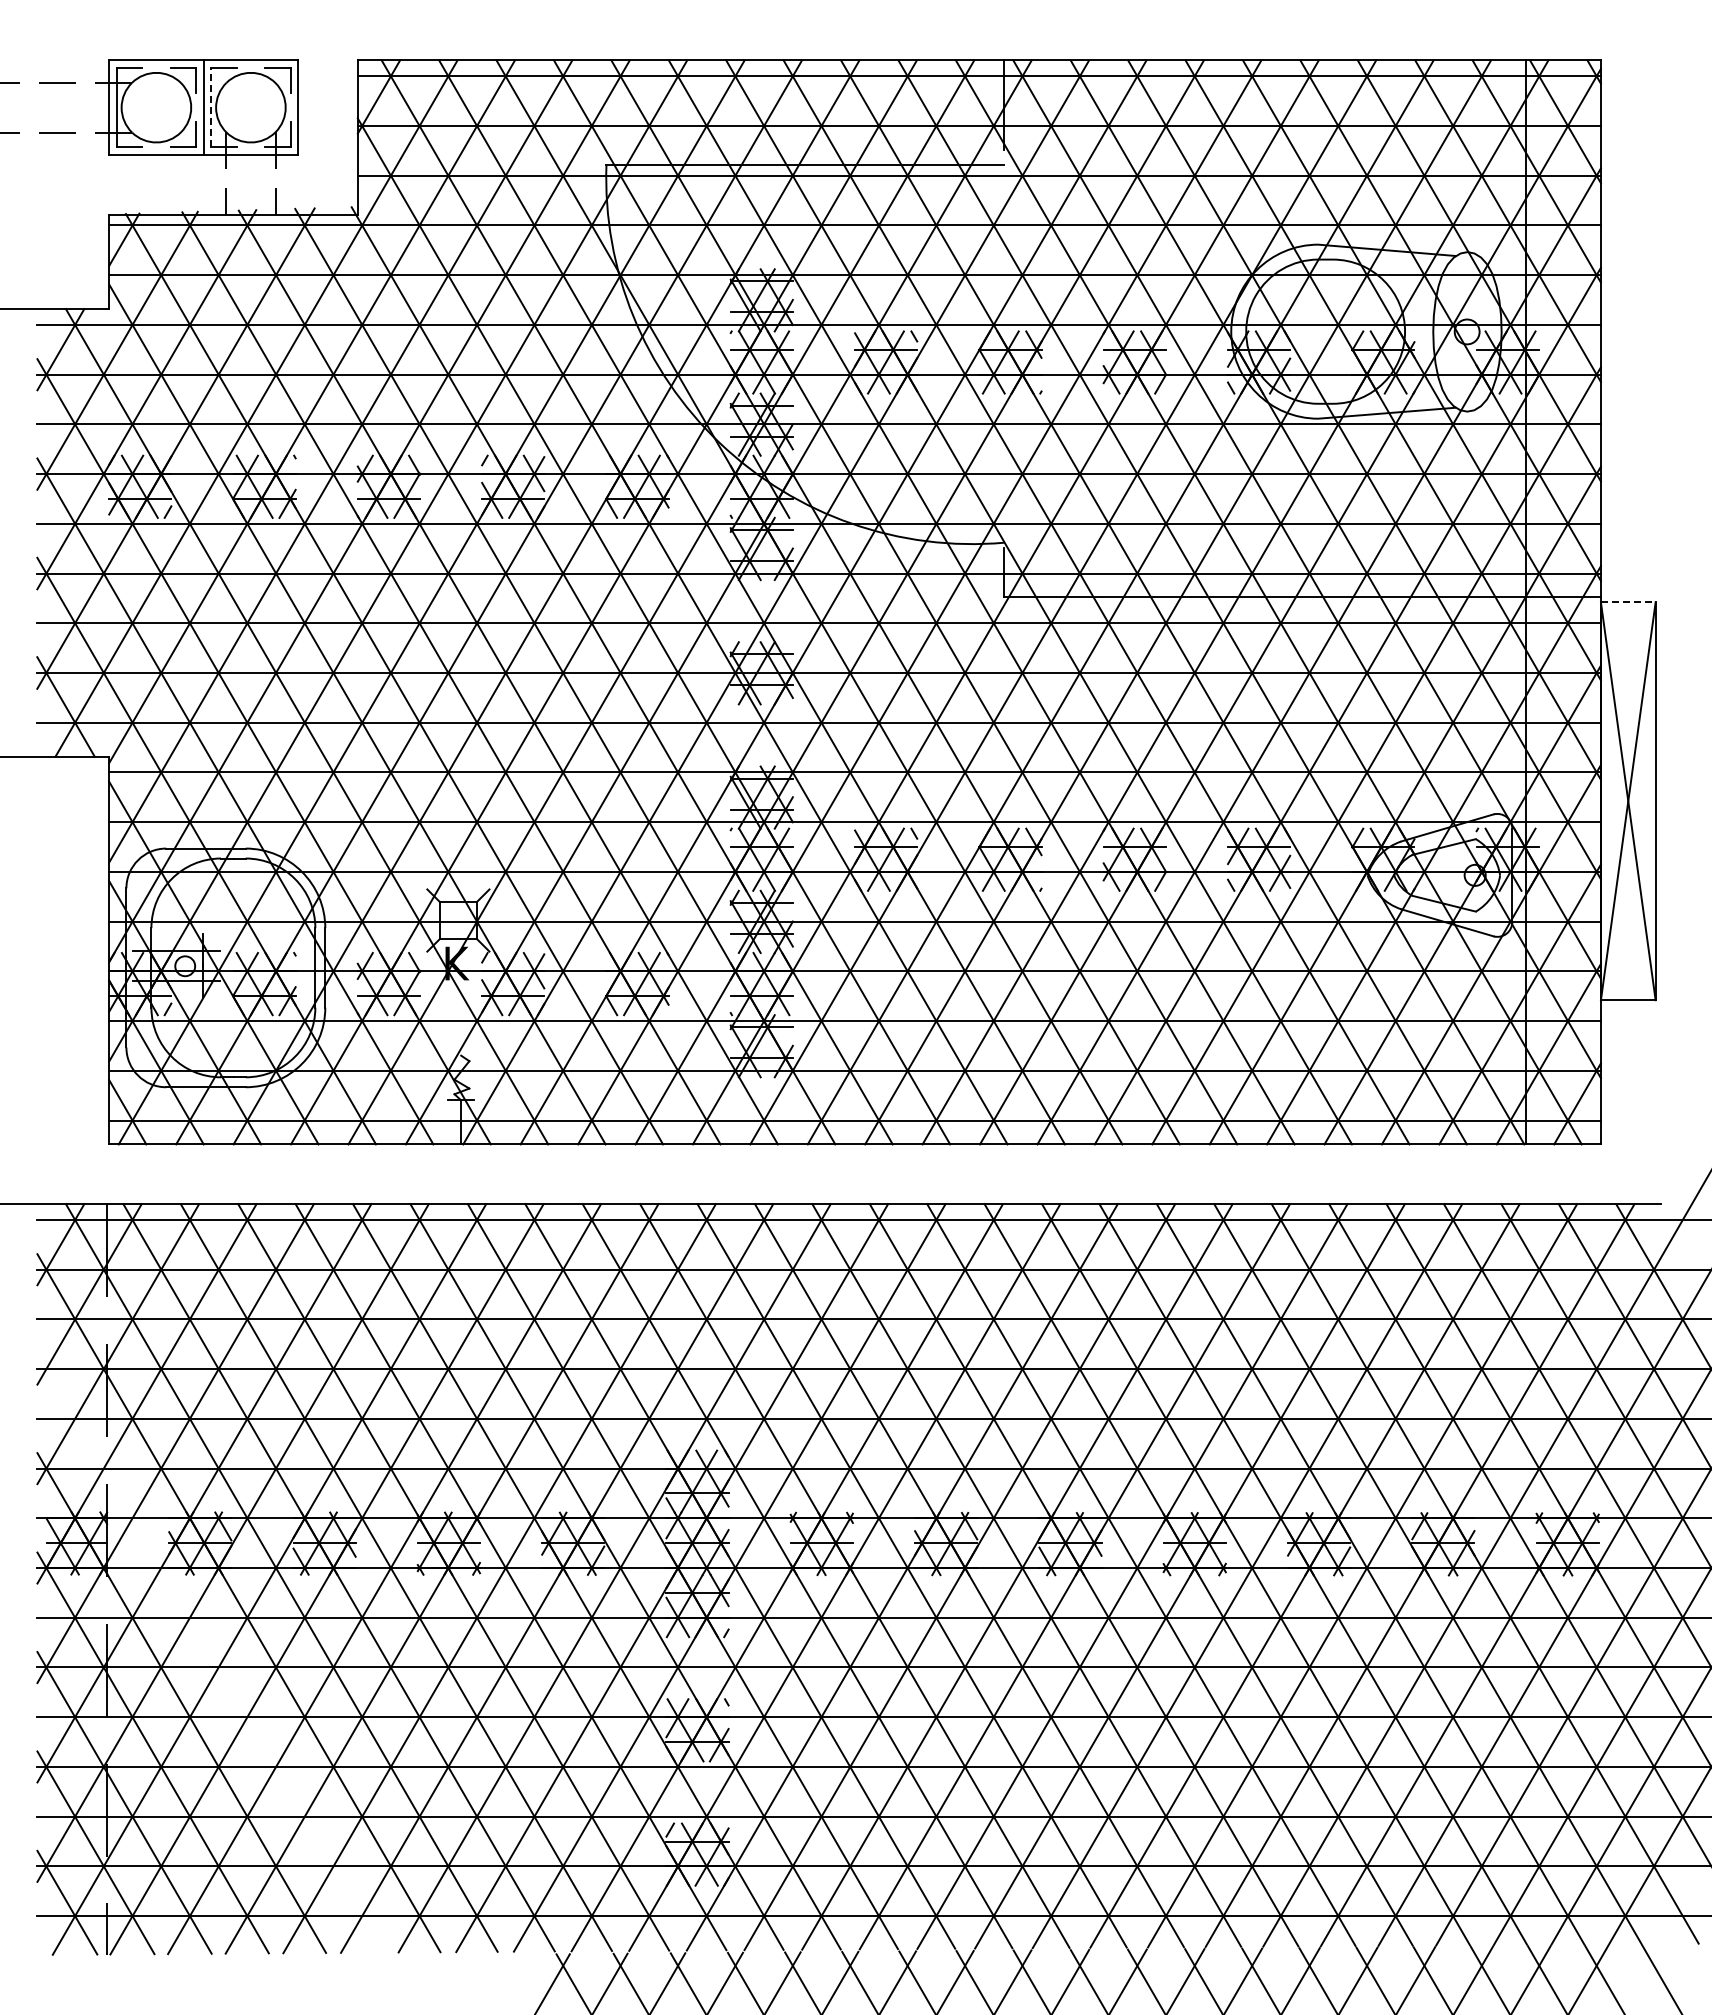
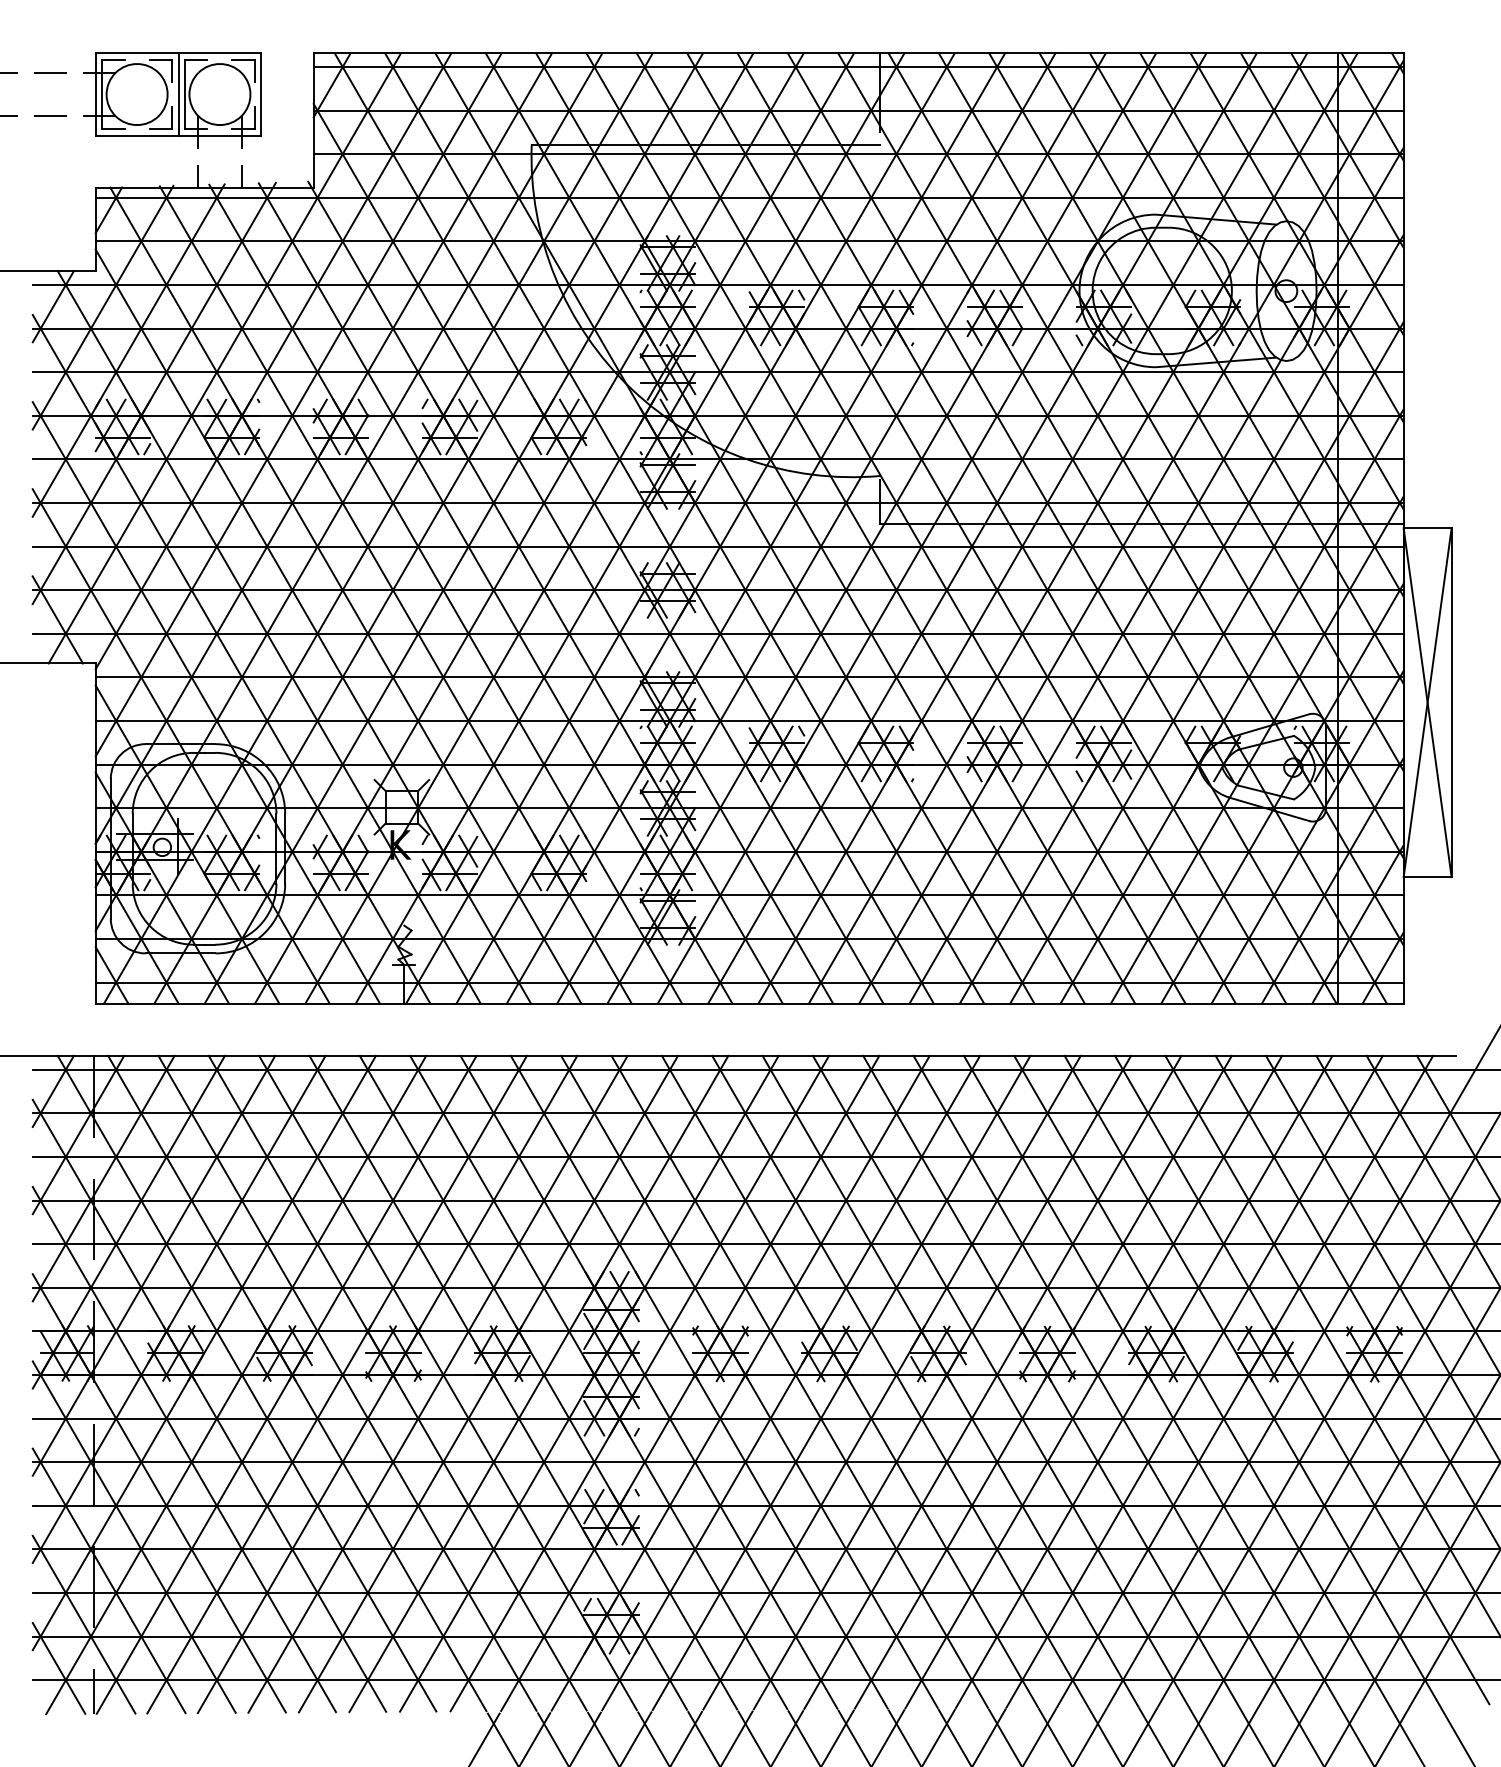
line: (211, 107) -> (185, 94), dashed -> solid
line: (1628, 602) -> (1427, 528), dashed -> solid
line: (210, 1652) -> (184, 1449), added

